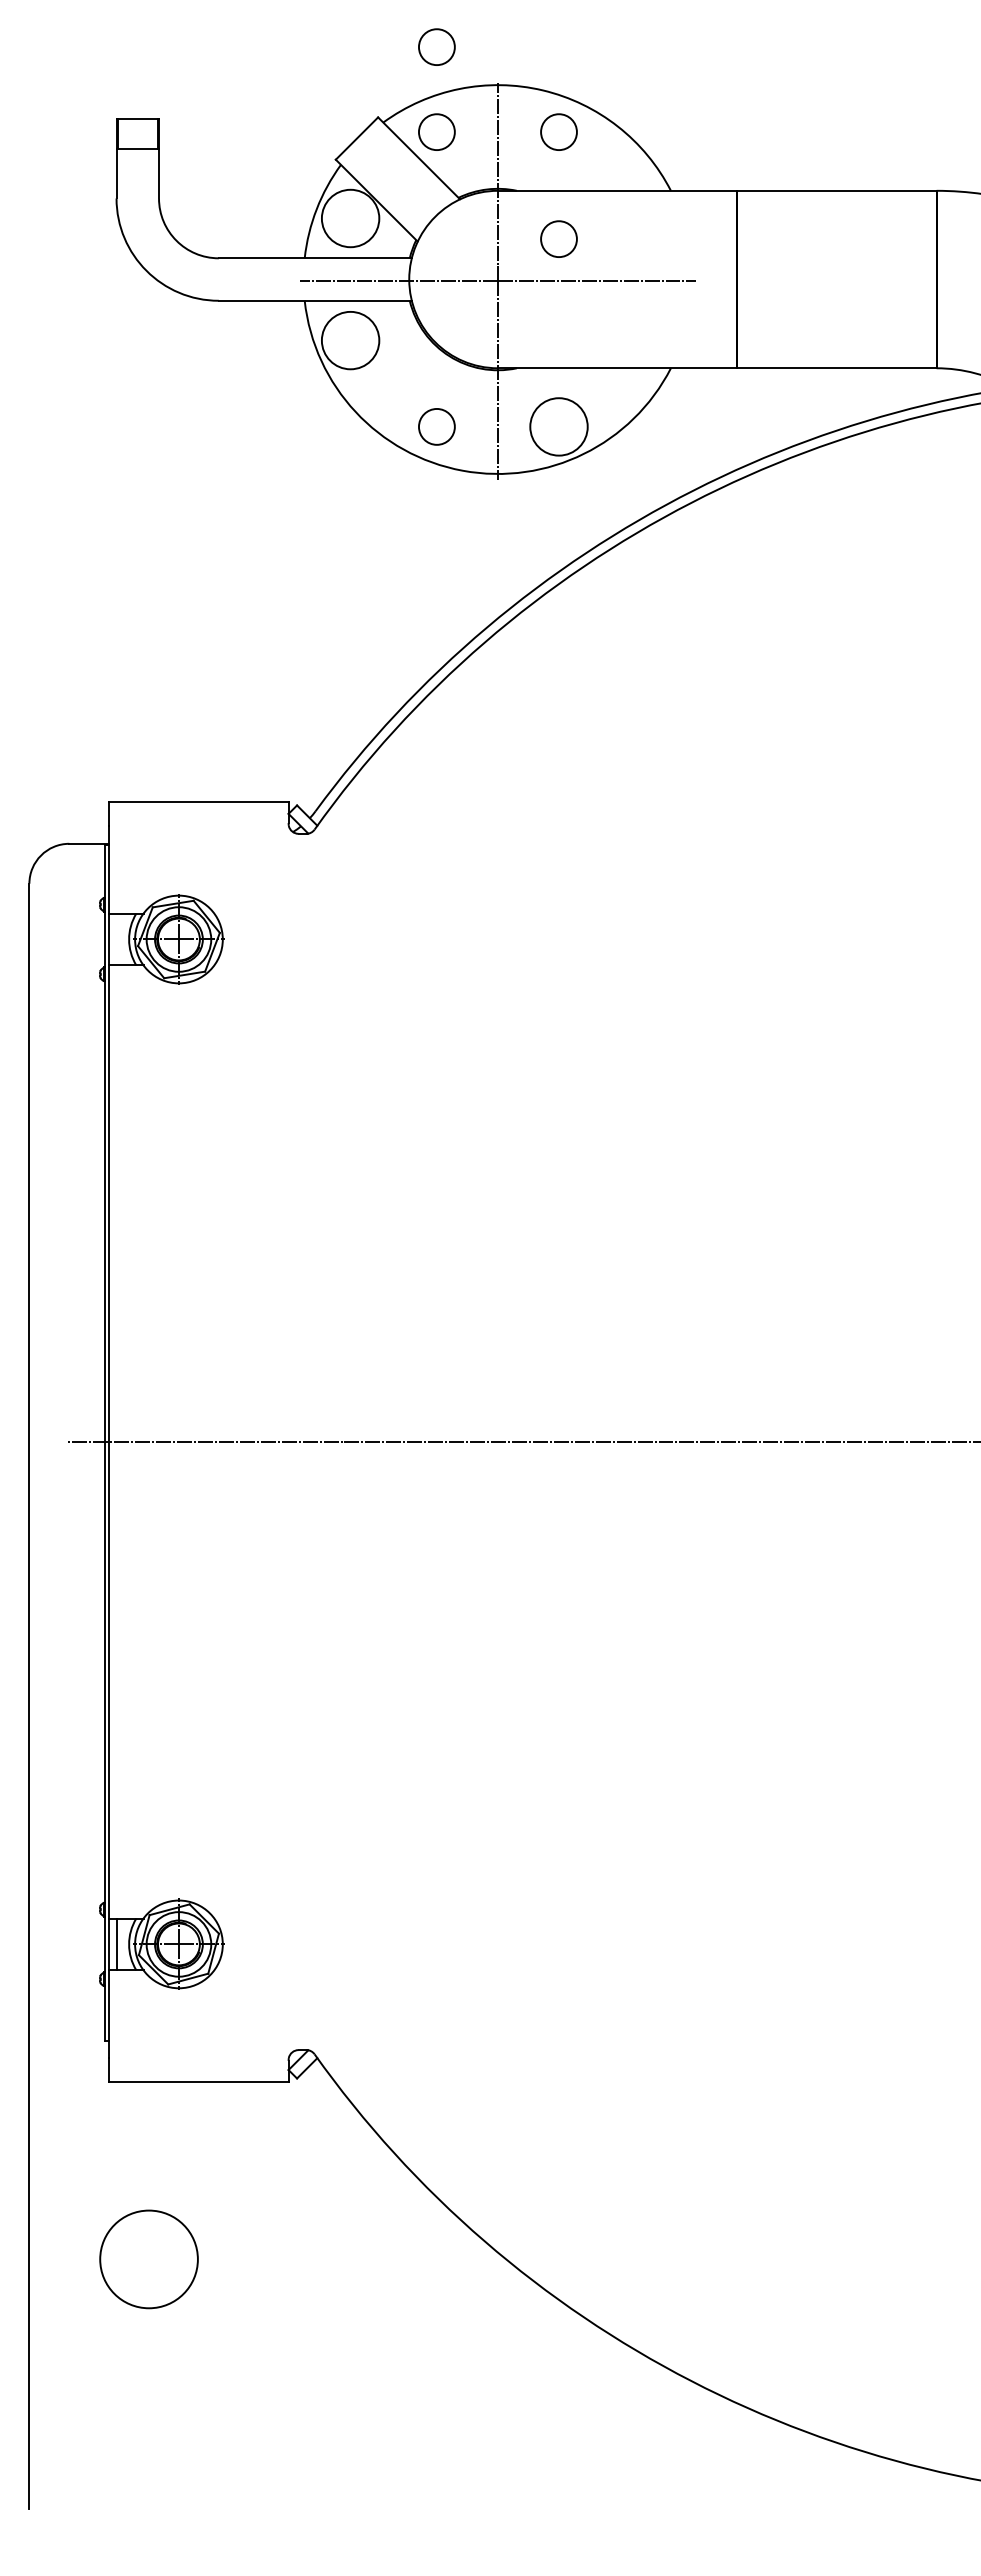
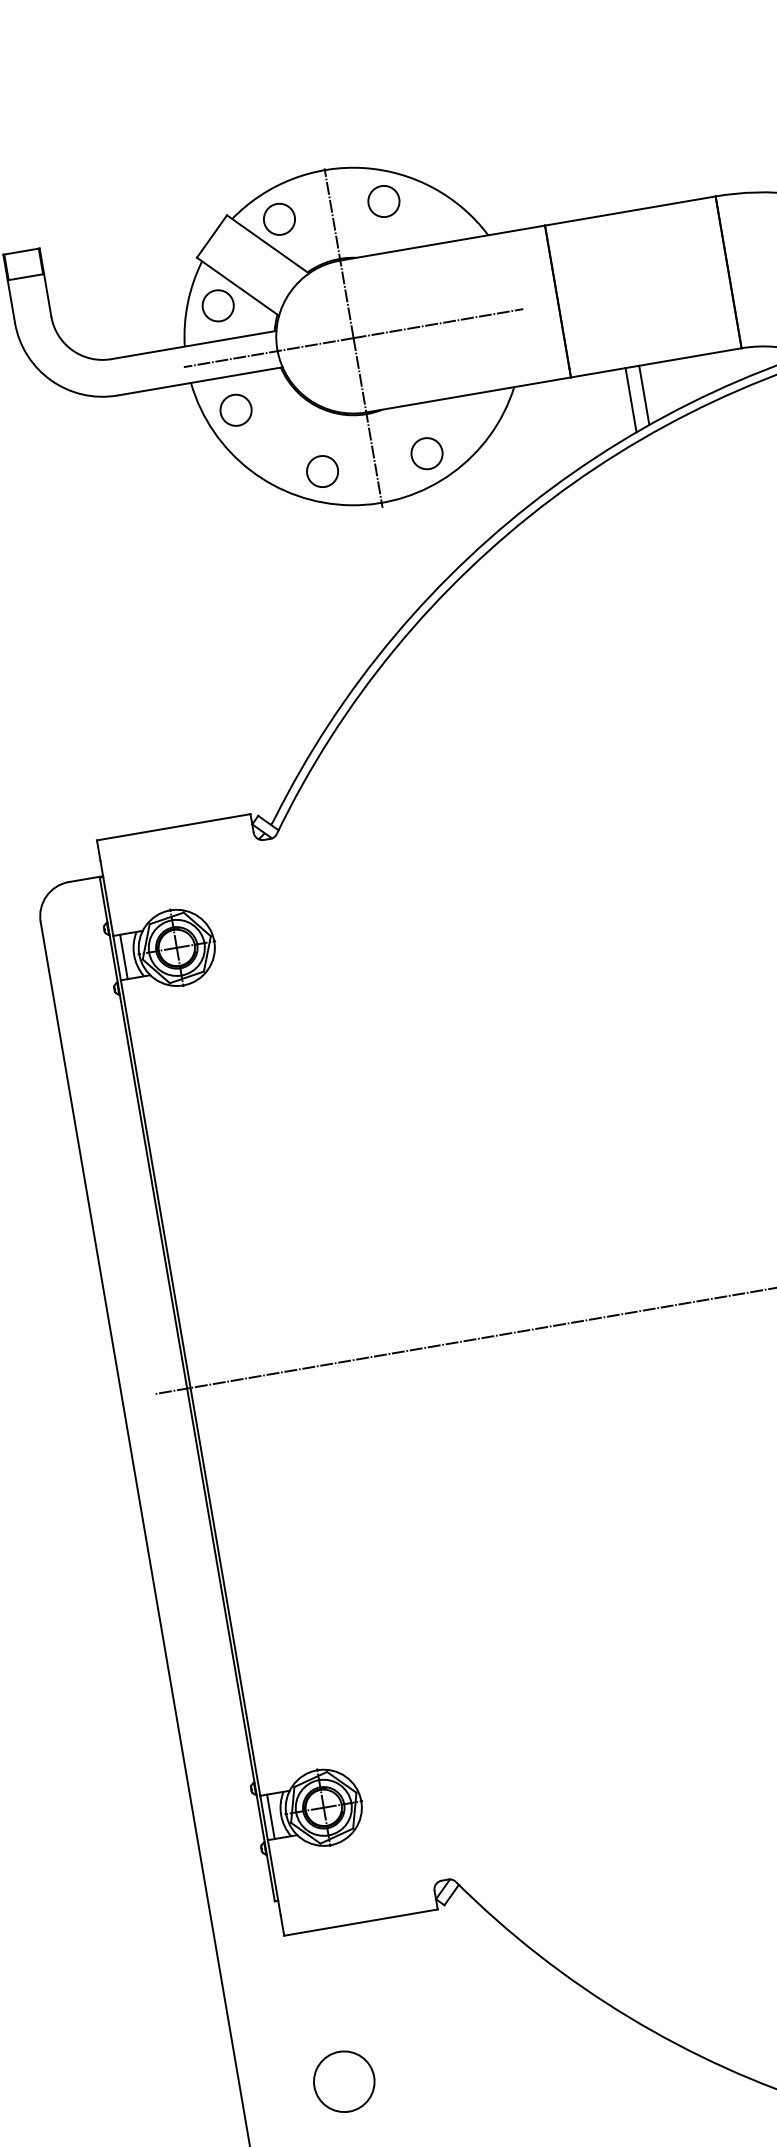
circle: (436, 46) -> (266, 146), removed
circle: (350, 218) -> (218, 305), size x0.62
circle: (558, 238) -> (399, 292), removed
circle: (350, 340) -> (235, 410), size x0.62
line: (816, 402) -> (643, 395), added
line: (801, 405) -> (631, 399), added
circle: (558, 426) -> (426, 453), size x0.62
line: (117, 939) -> (124, 956), added
circle: (148, 2259) -> (343, 2081), size x0.71

